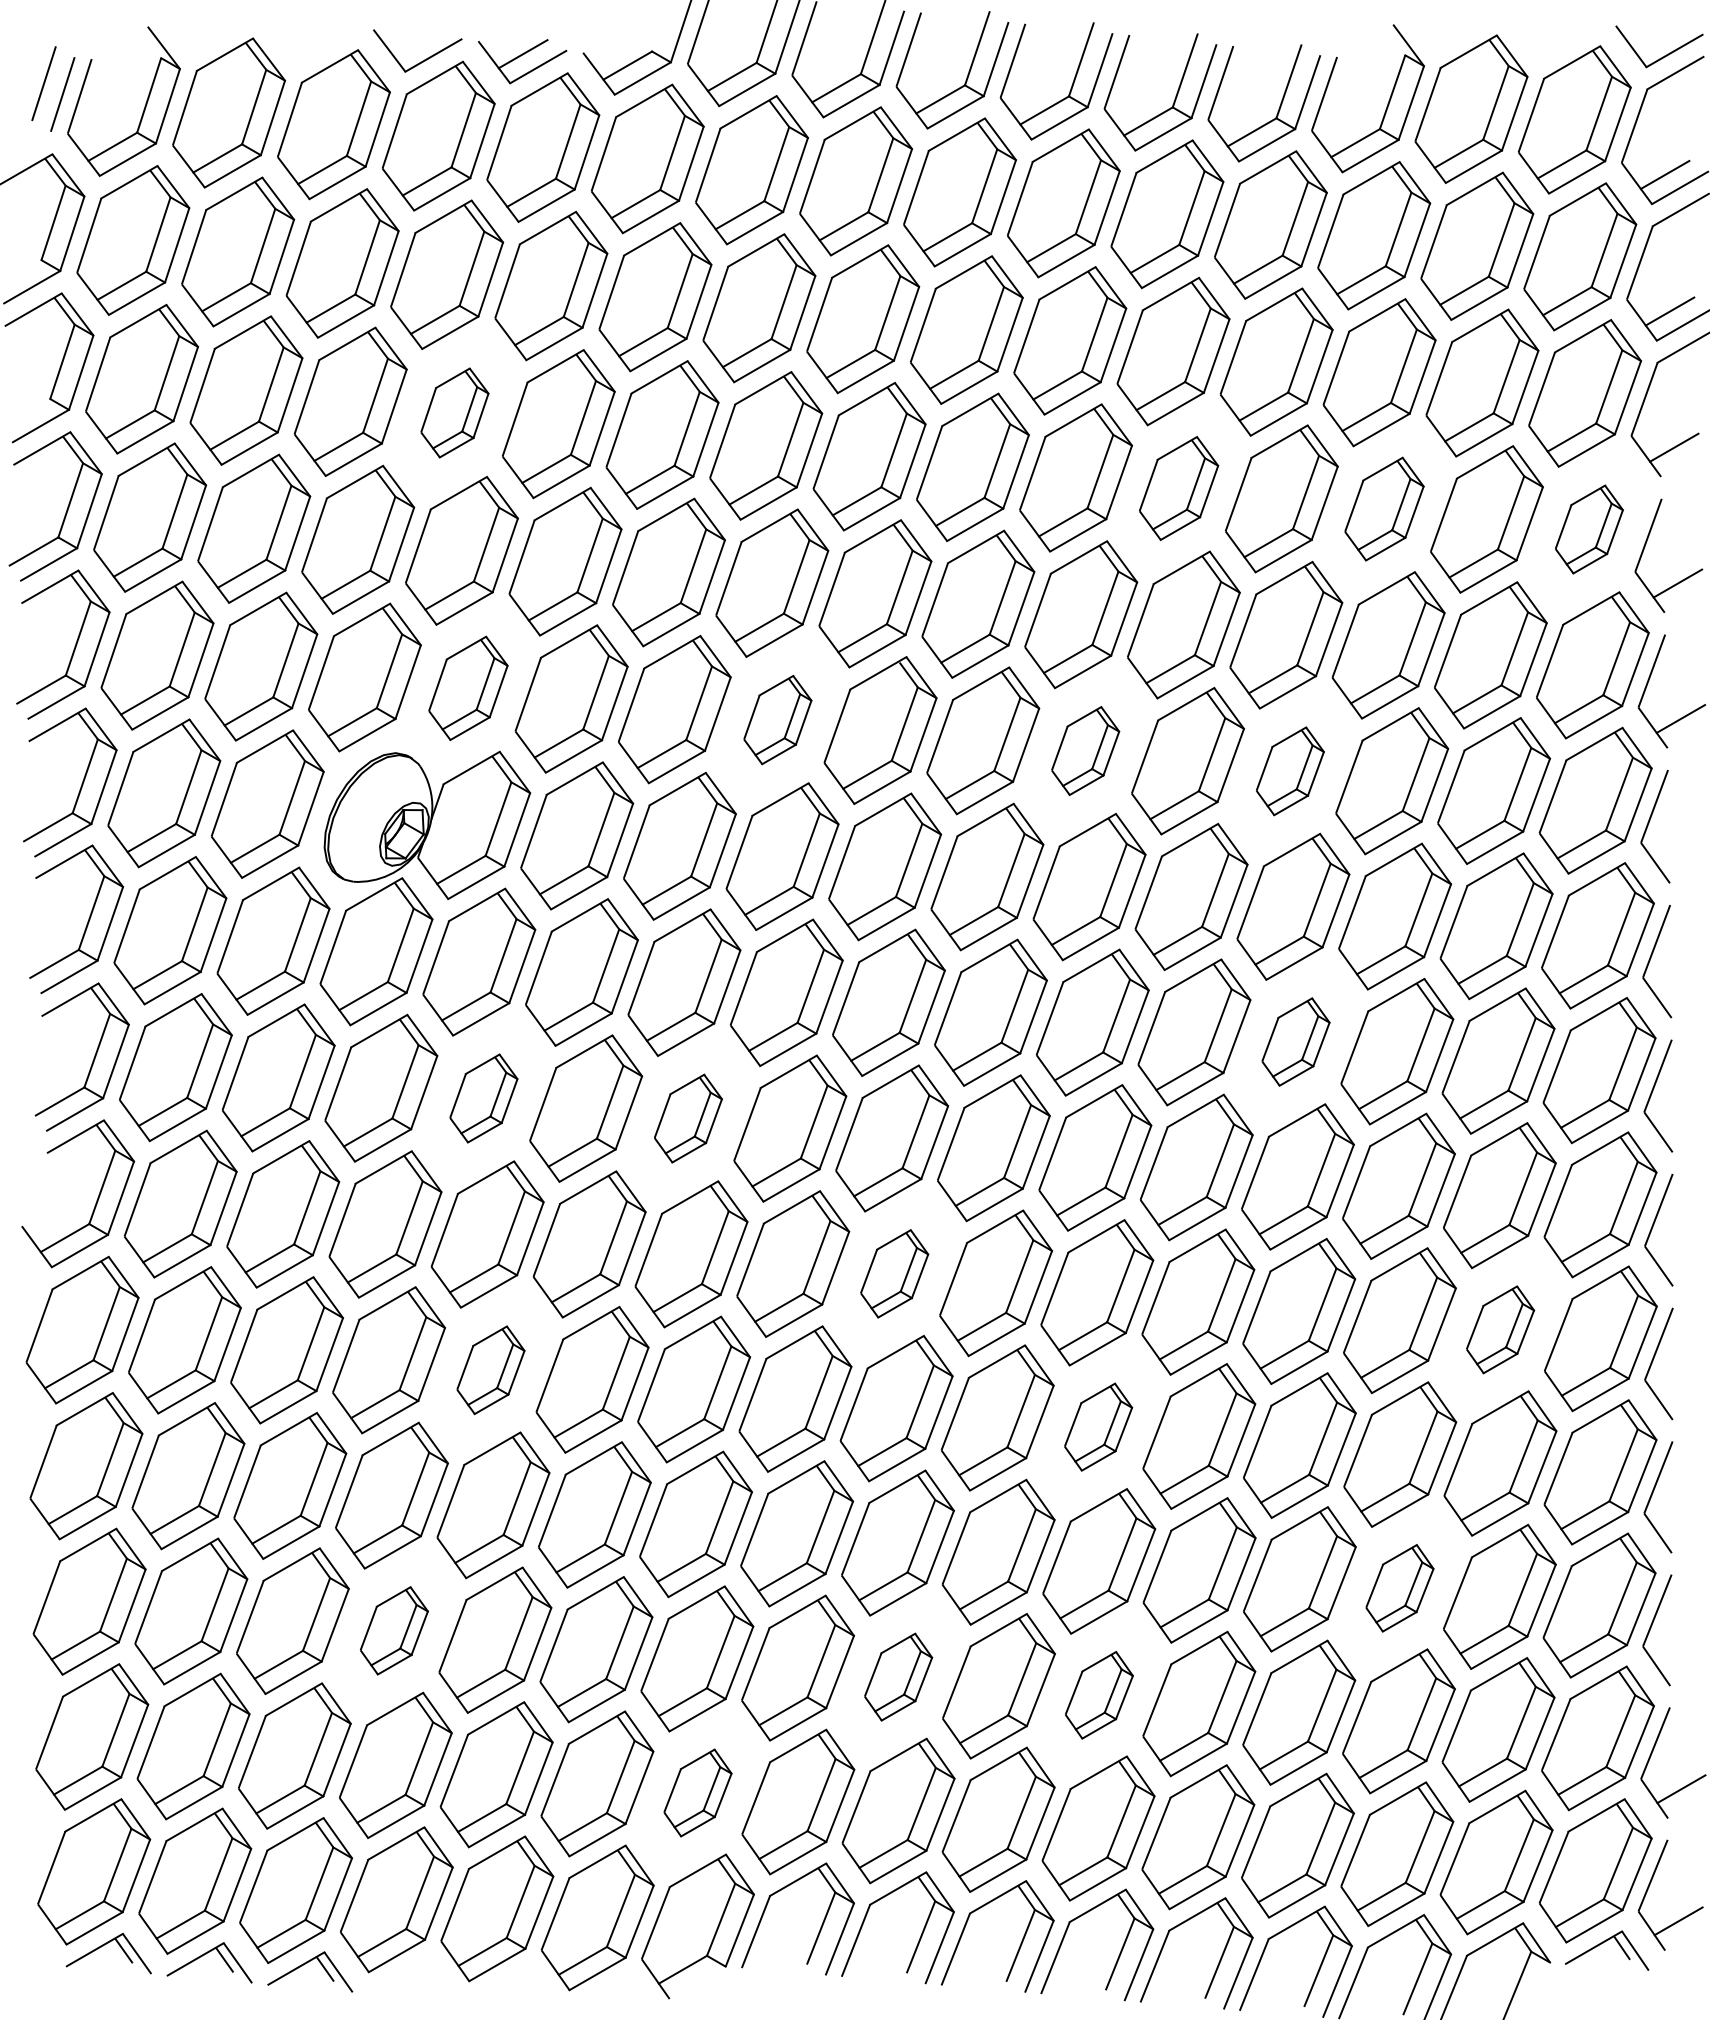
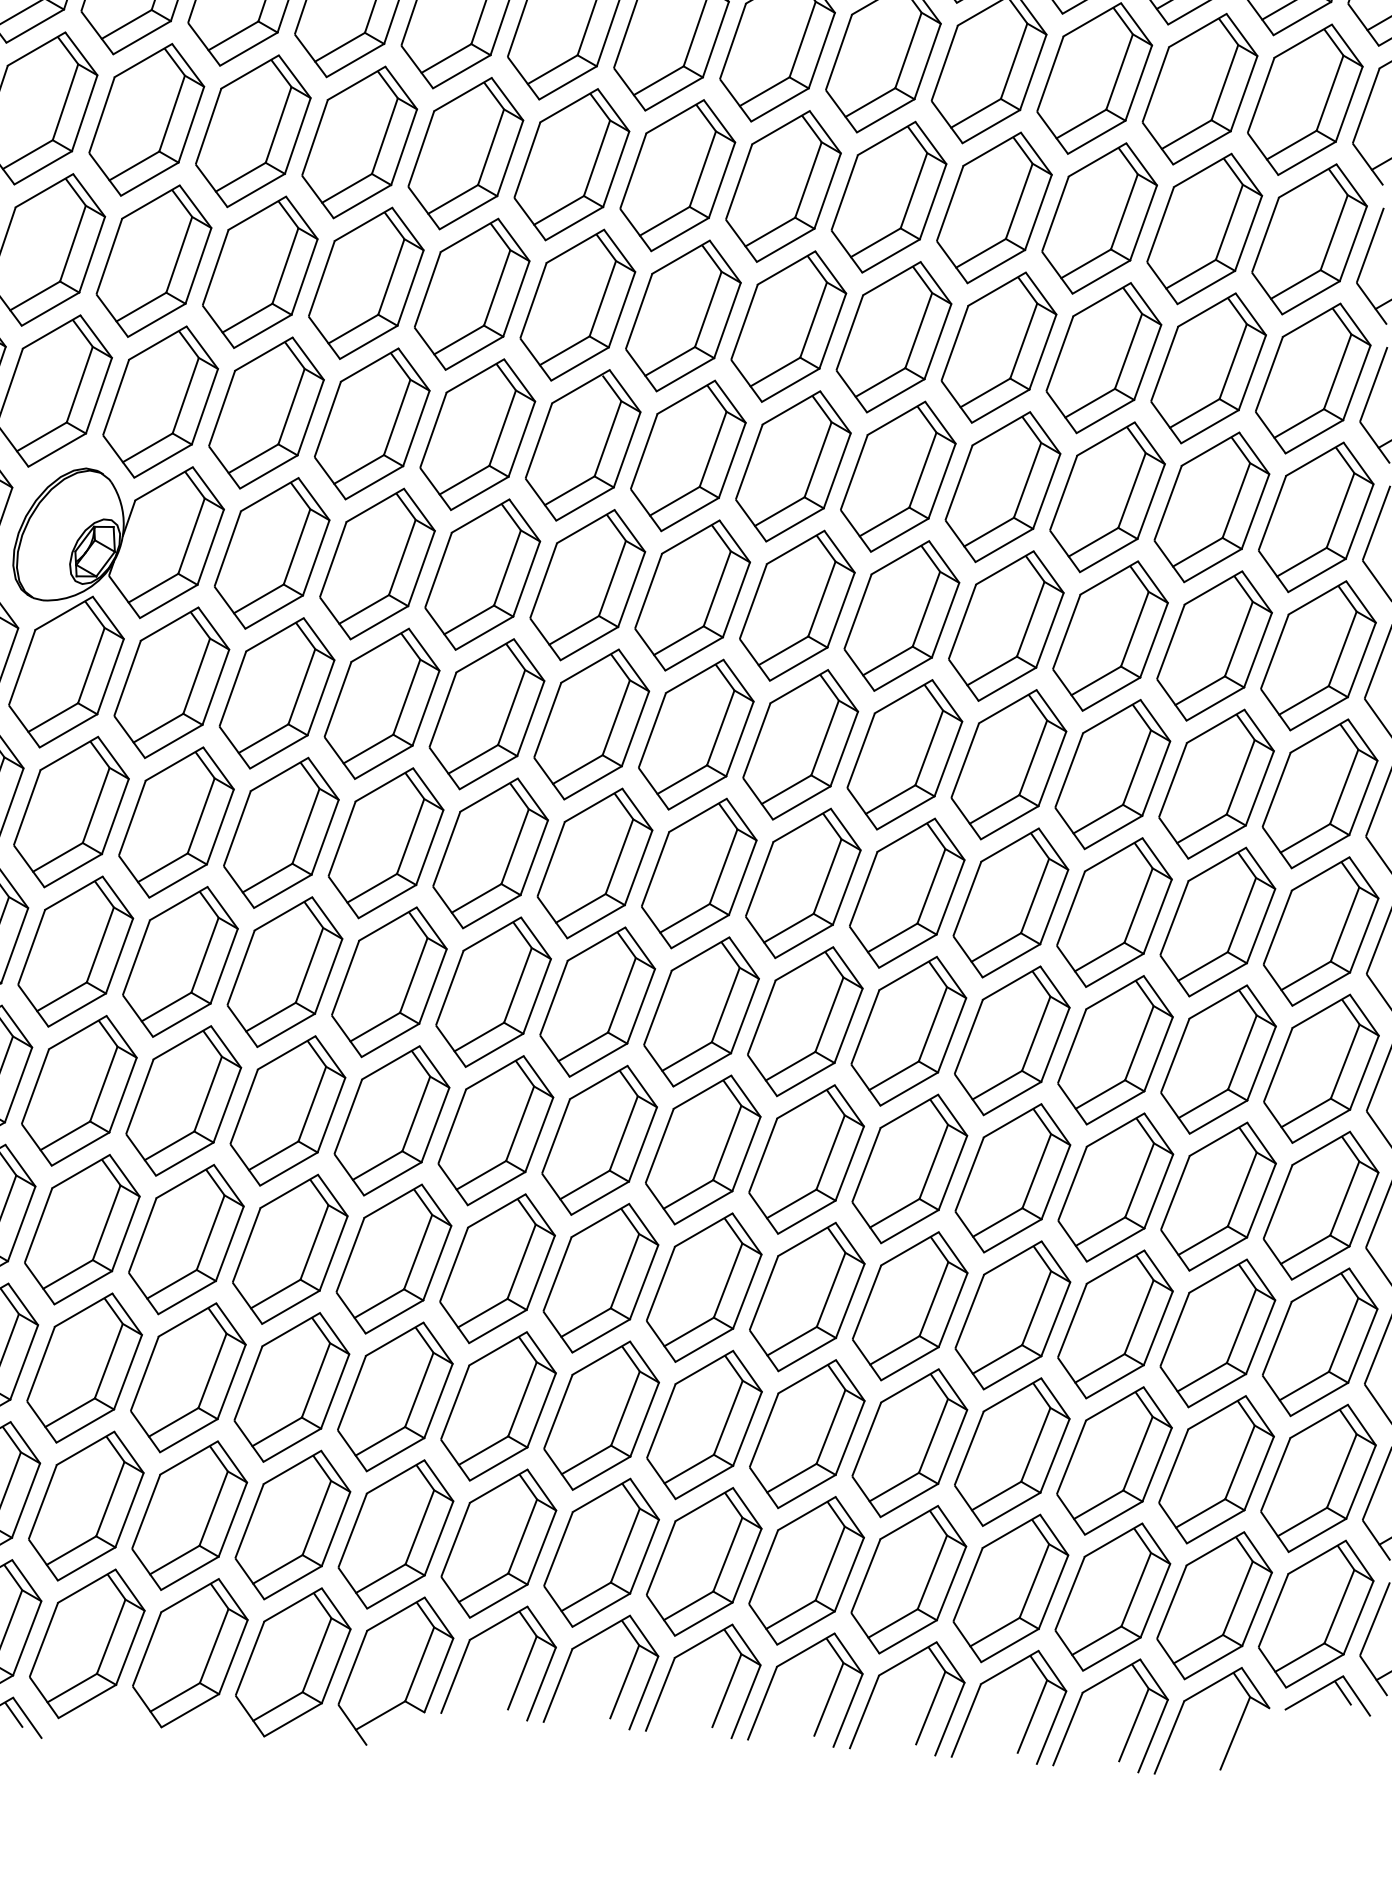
part: (454, 412) -> (146, 119), size x1.67
part: (1178, 488) -> (888, 197), size x1.43
part: (1384, 508) -> (1099, 217), size x1.43
part: (1589, 529) -> (1309, 239), size x1.67
part: (468, 688) -> (160, 402), size x1.43
part: (777, 719) -> (477, 434), size x1.67
part: (1085, 750) -> (793, 465), size x1.67
part: (1290, 771) -> (1003, 487), size x1.67
part: (1295, 1041) -> (1008, 764), size x1.67
part: (483, 1098) -> (176, 822), size x1.67
part: (688, 1118) -> (386, 843), size x1.67
part: (894, 1273) -> (597, 1001), size x1.67
part: (1500, 1329) -> (1218, 1059), size x1.67
part: (490, 1370) -> (183, 1101), size x1.67
part: (1098, 1426) -> (806, 1158), size x1.67
part: (1399, 1588) -> (1115, 1324), size x1.67
part: (394, 1630) -> (84, 1367), size x1.67
part: (898, 1676) -> (601, 1414), size x1.67
part: (1099, 1695) -> (807, 1434), size x1.67
part: (697, 1792) -> (395, 1533), size x1.67

